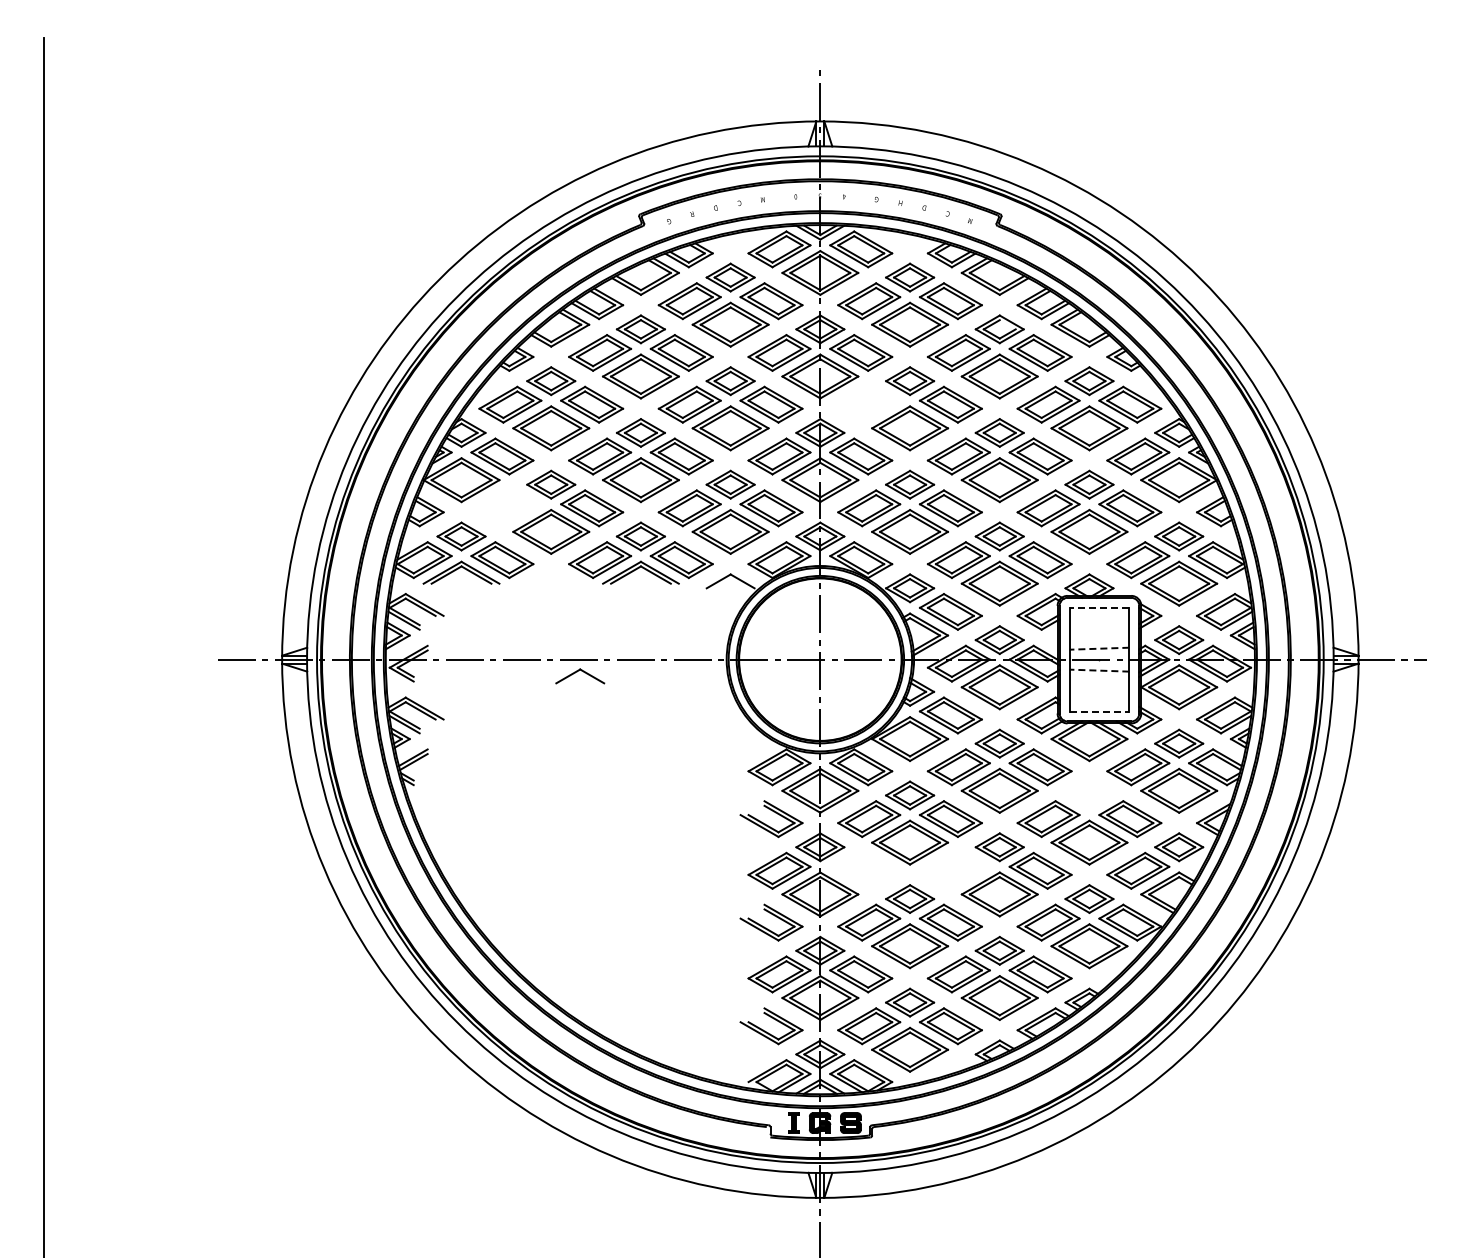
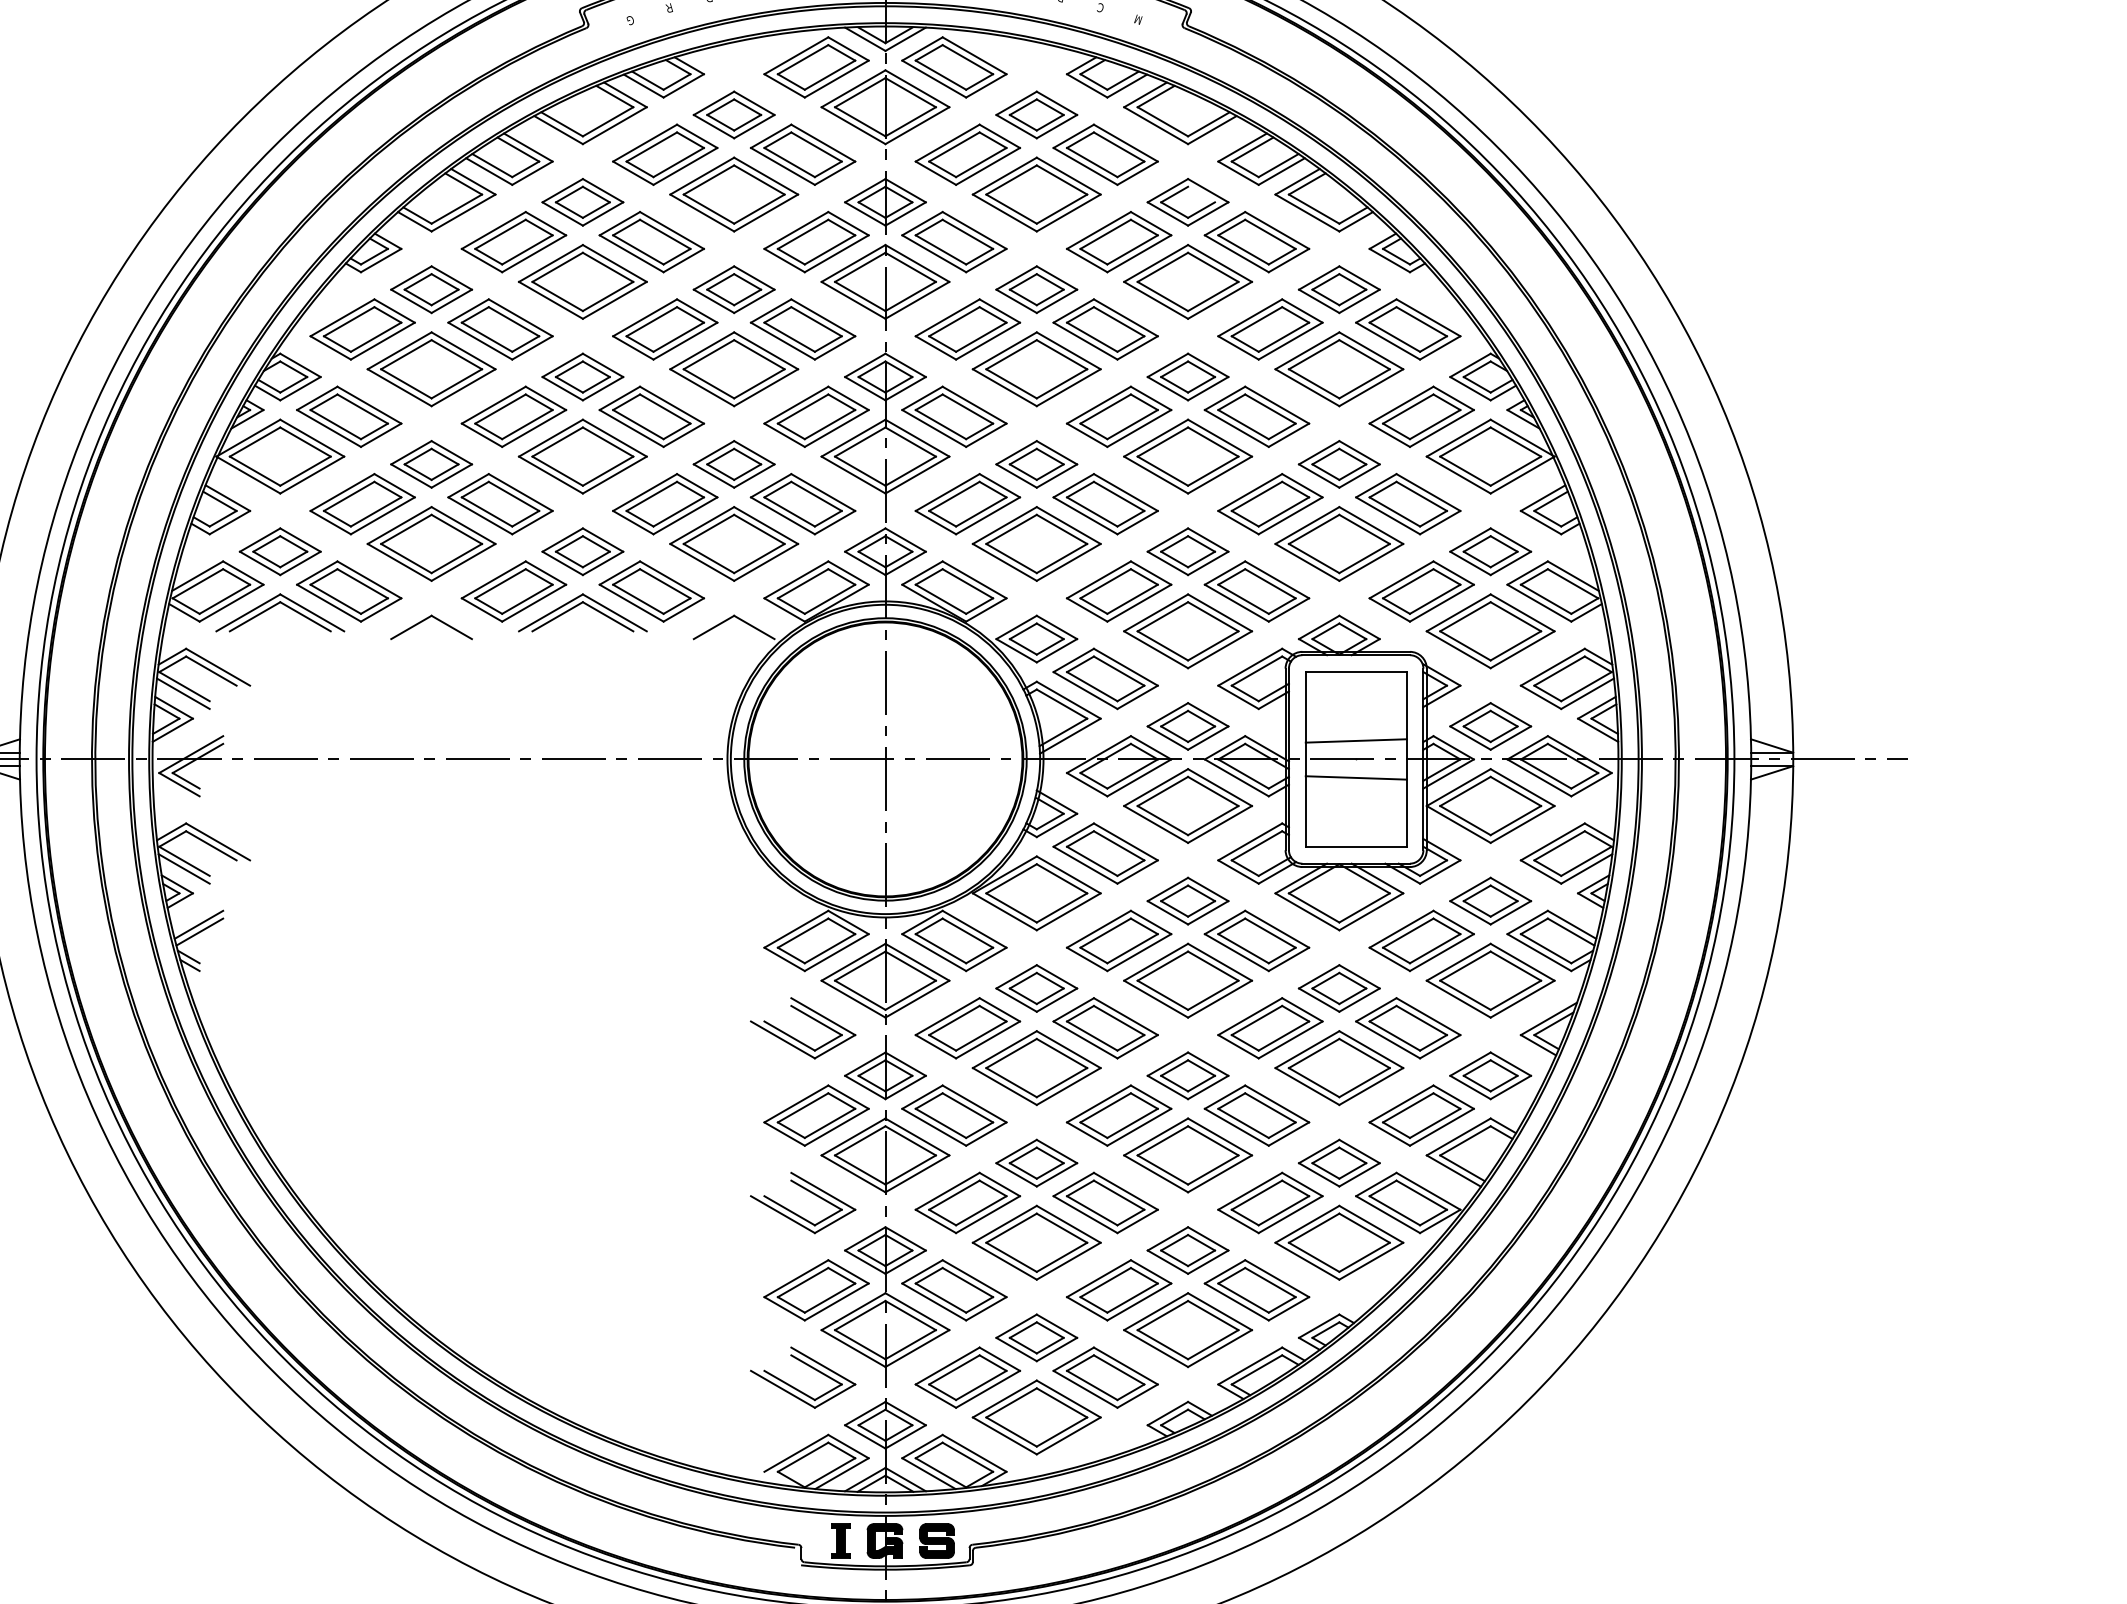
part: (869, 404) -> (968, 329), added
part: (510, 508) -> (362, 504), added
line: (1099, 607) -> (1356, 671), dashed -> solid
line: (1099, 648) -> (1356, 740), dashed -> solid
line: (1099, 670) -> (1356, 777), dashed -> solid
part: (580, 676) -> (432, 627), moved
line: (1099, 711) -> (1356, 846), dashed -> solid
part: (1089, 795) -> (1339, 988), added
part: (861, 870) -> (954, 1115), added
part: (958, 870) -> (1118, 1115), added

